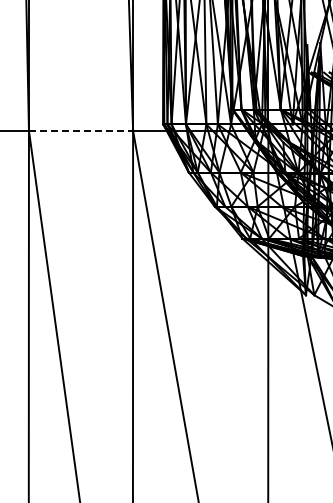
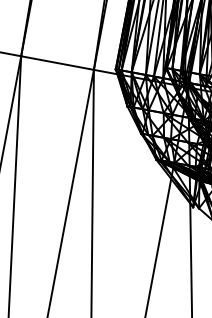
line: (81, 130) -> (57, 62), dashed -> solid

